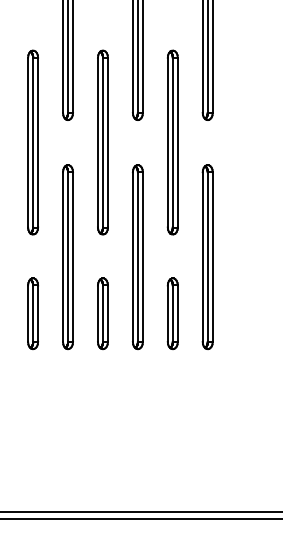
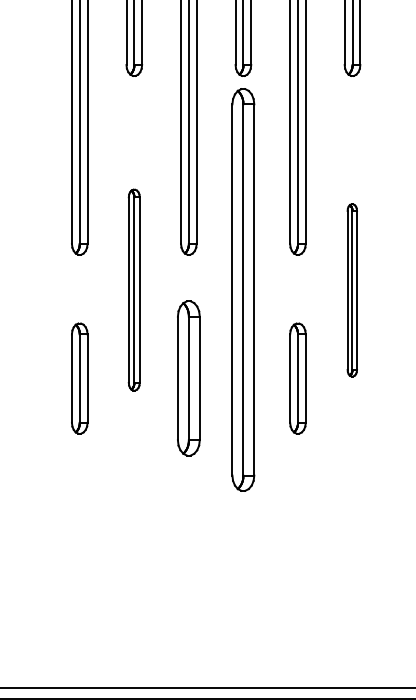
part: (67, 256) -> (133, 289), size x0.7
part: (137, 257) -> (242, 290), size x1.4
part: (207, 257) -> (352, 290), size x0.6
part: (102, 313) -> (188, 378), size x1.4

